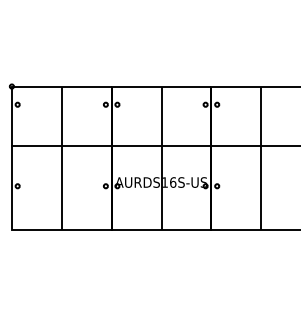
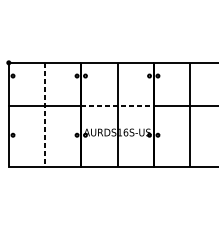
line: (161, 146) -> (117, 106), solid -> dashed
line: (61, 158) -> (44, 115), solid -> dashed

